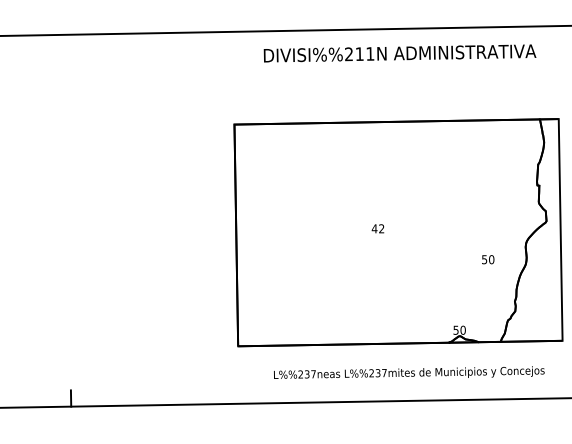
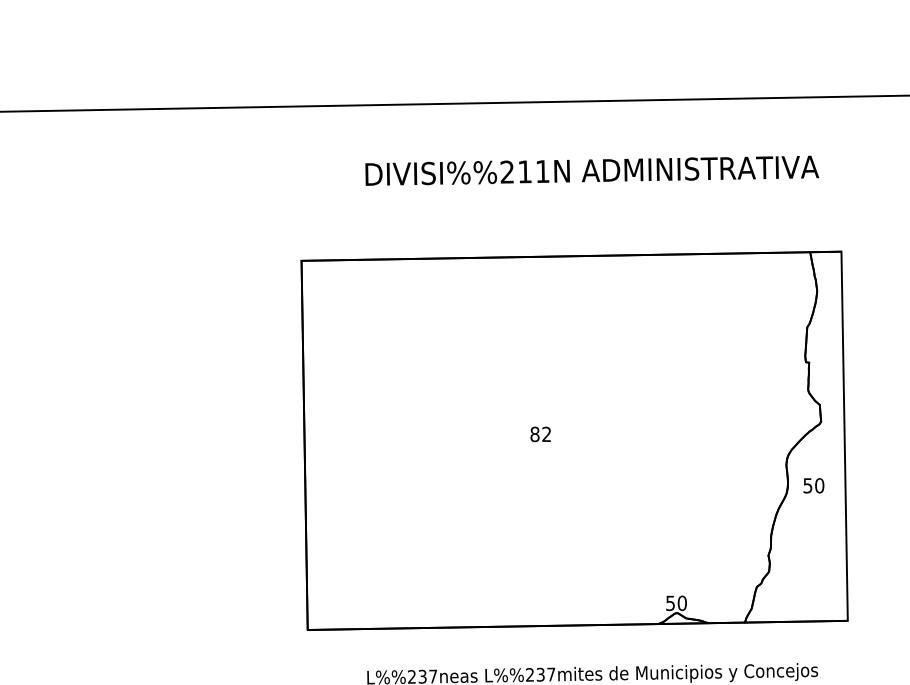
text: (399, 53) -> (591, 170), moved
text: (374, 228) -> (534, 433), 42 -> 82
text: (488, 259) -> (814, 485), moved

